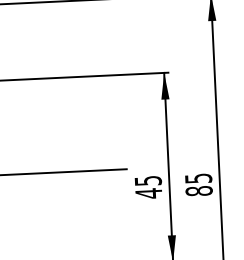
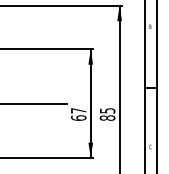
text: (148, 187) -> (78, 114), 45 -> 67

